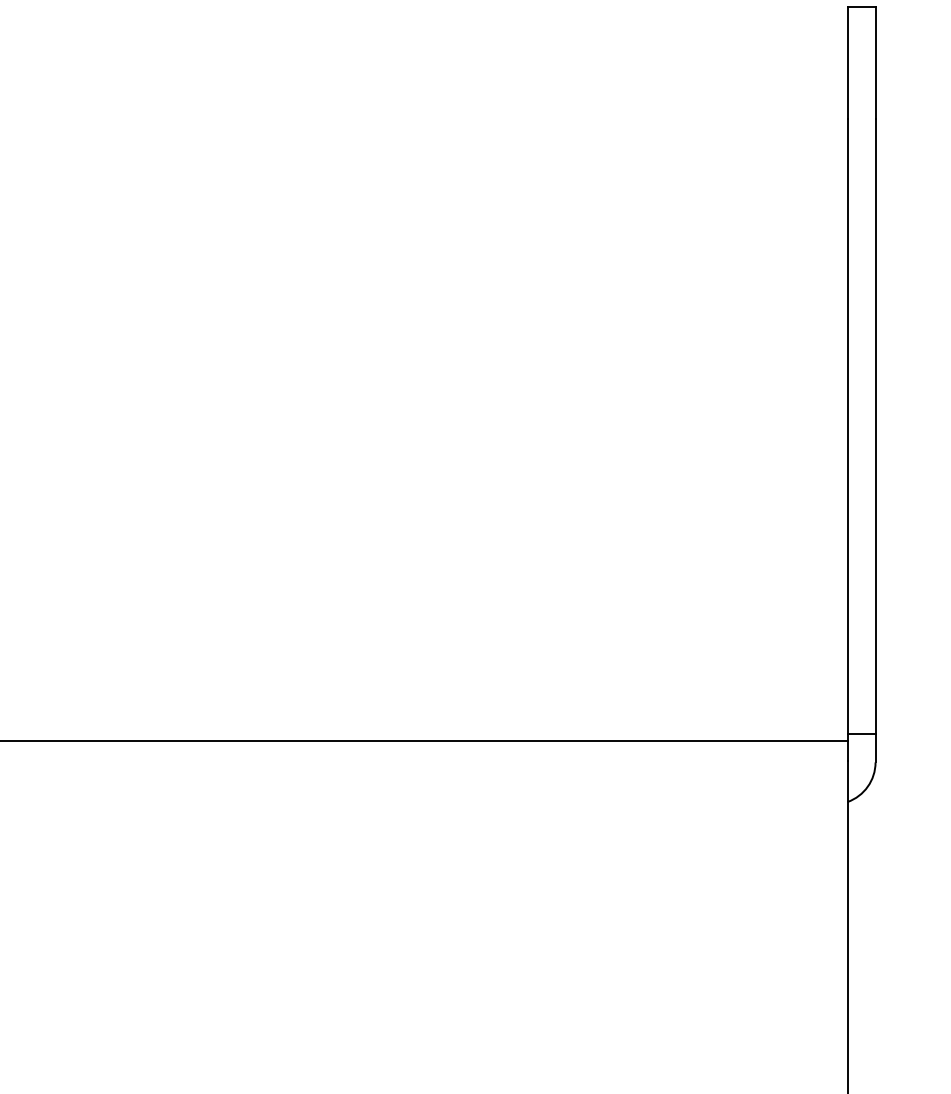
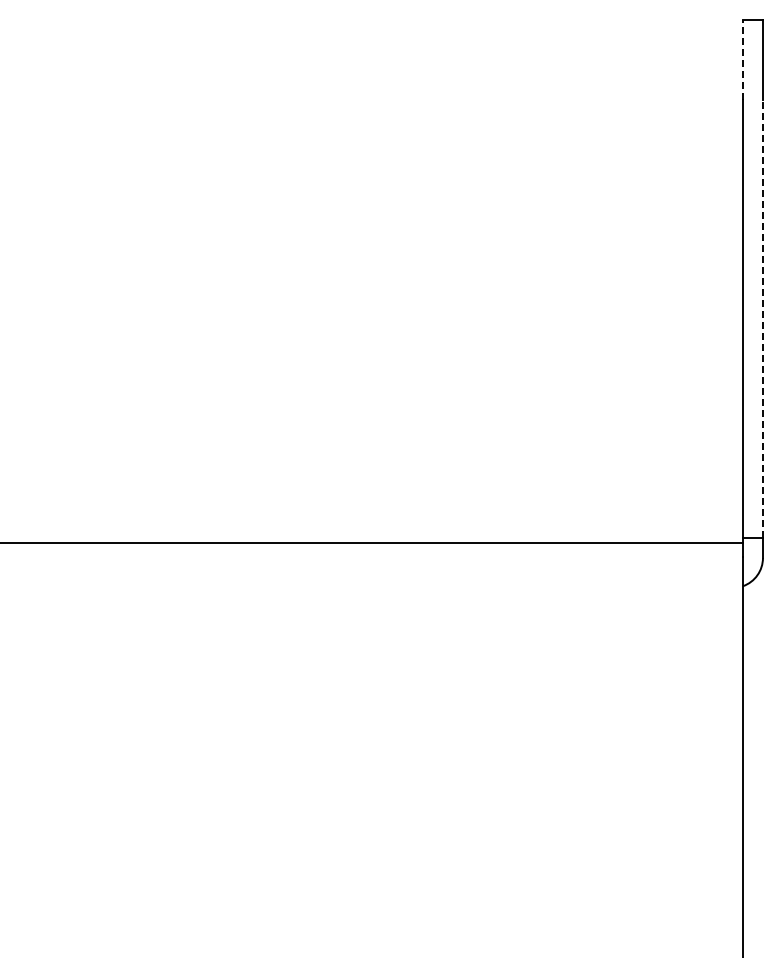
line: (848, 62) -> (743, 59), solid -> dashed
line: (874, 426) -> (762, 318), solid -> dashed

